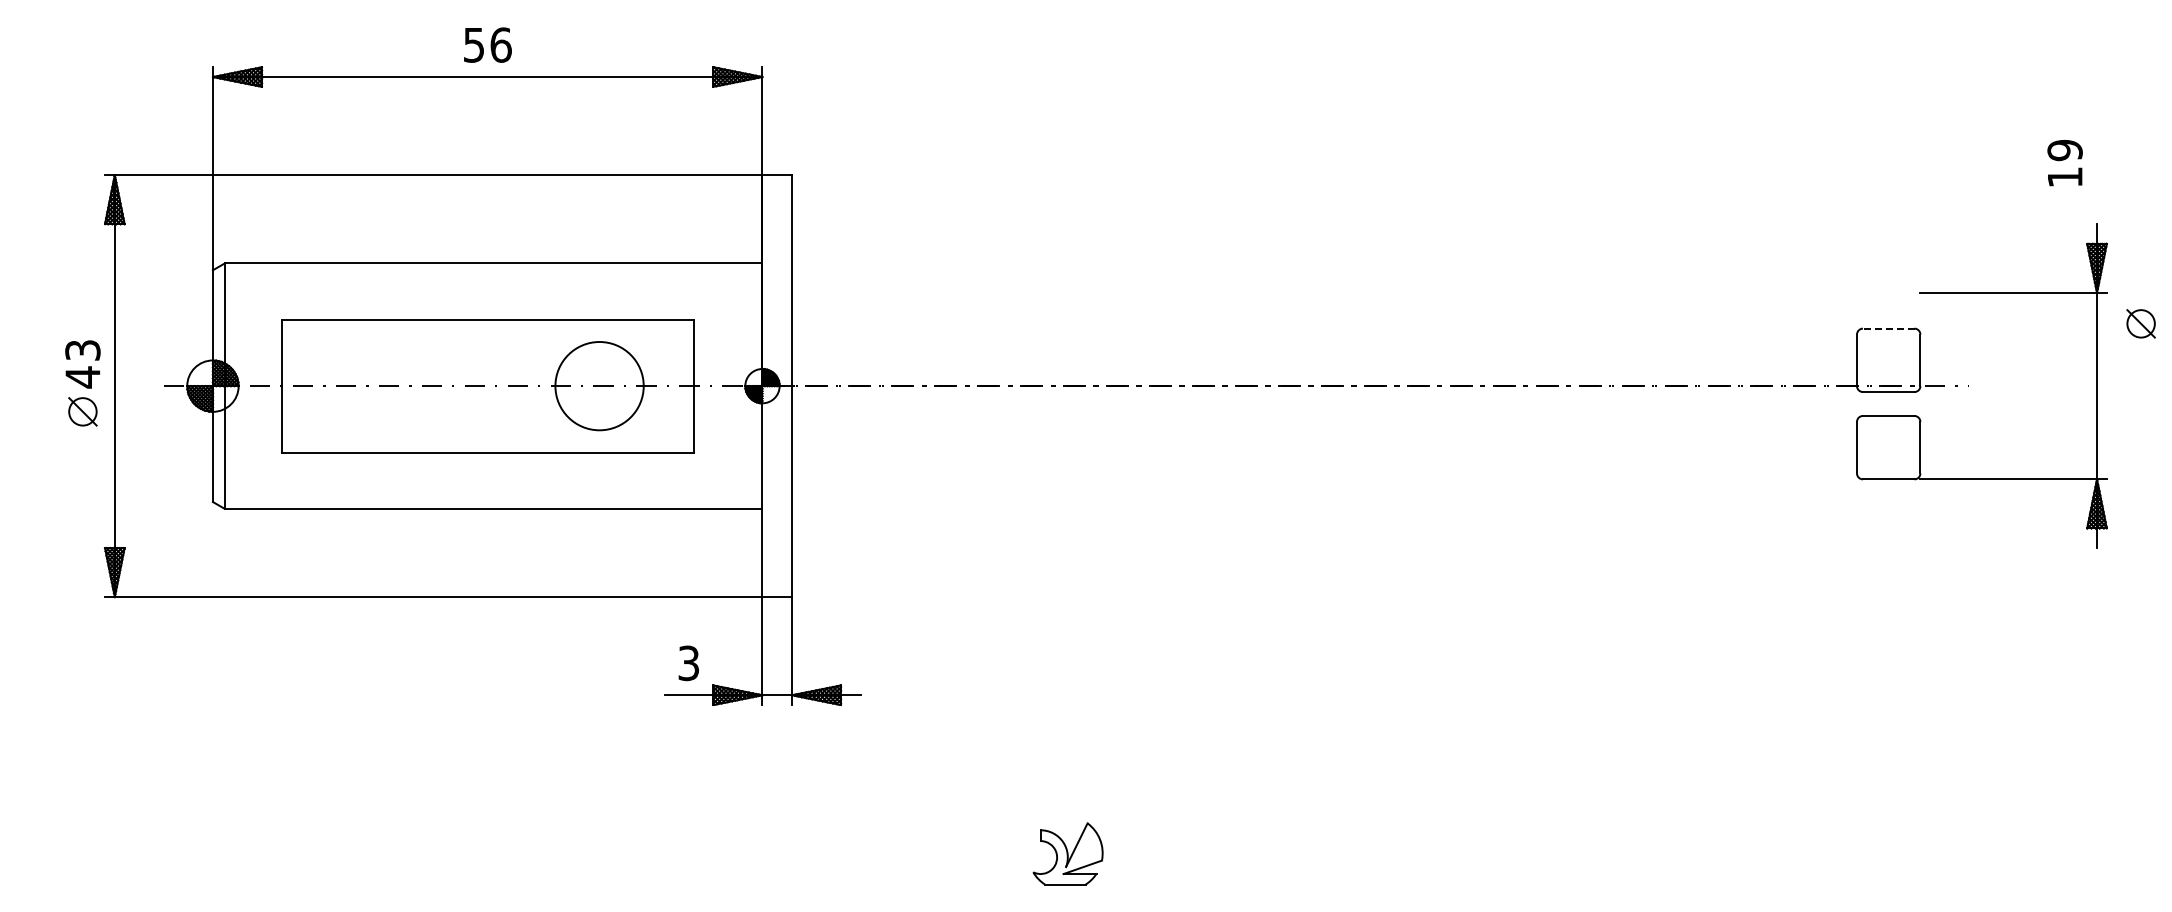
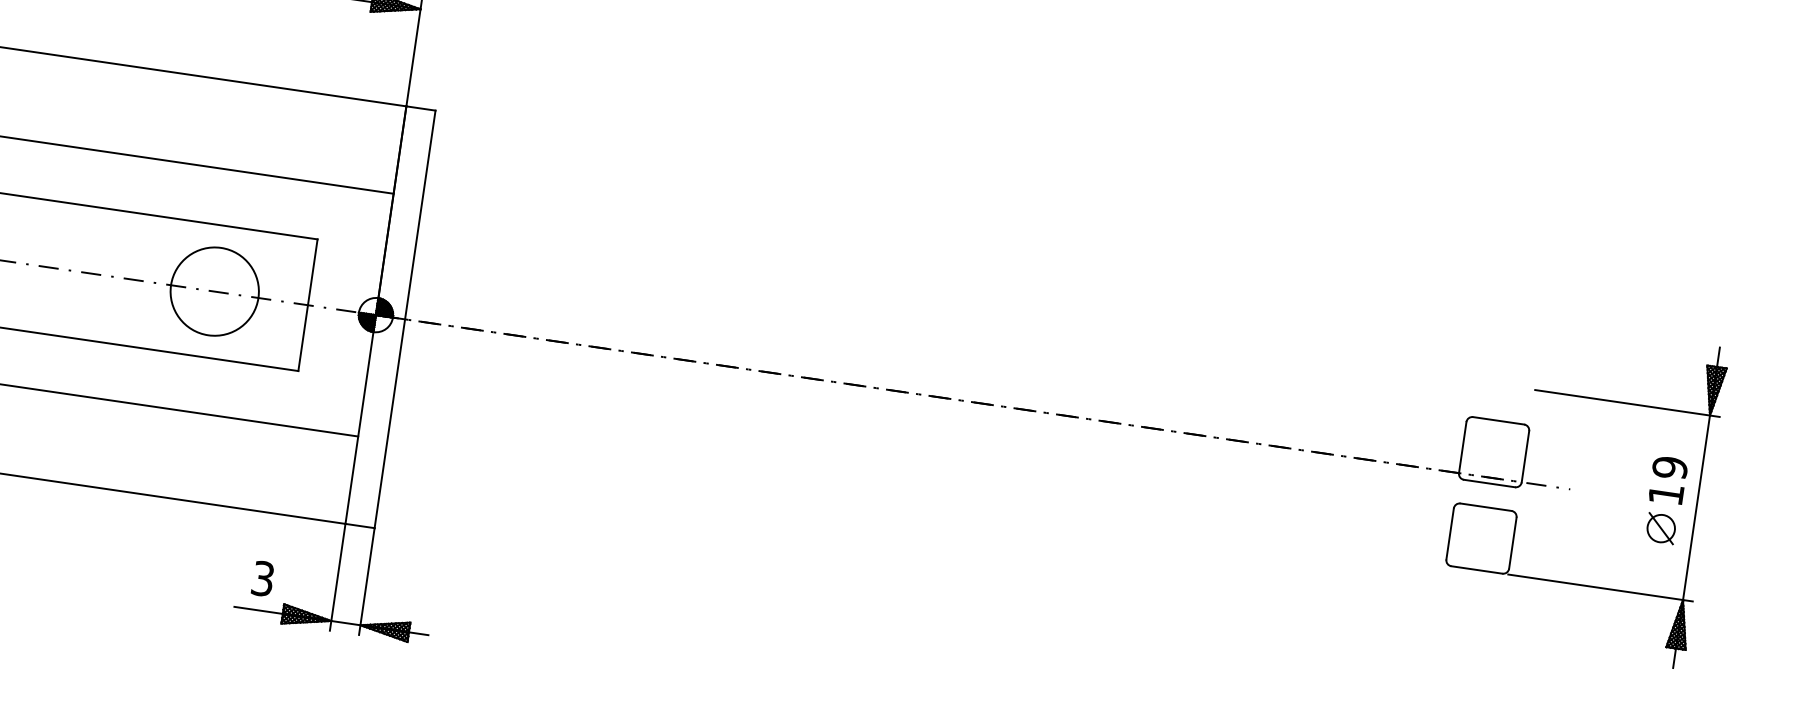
text: (2064, 163) -> (1667, 480), moved
part: (2140, 323) -> (1660, 528), moved
line: (1888, 328) -> (1498, 420), dashed -> solid

